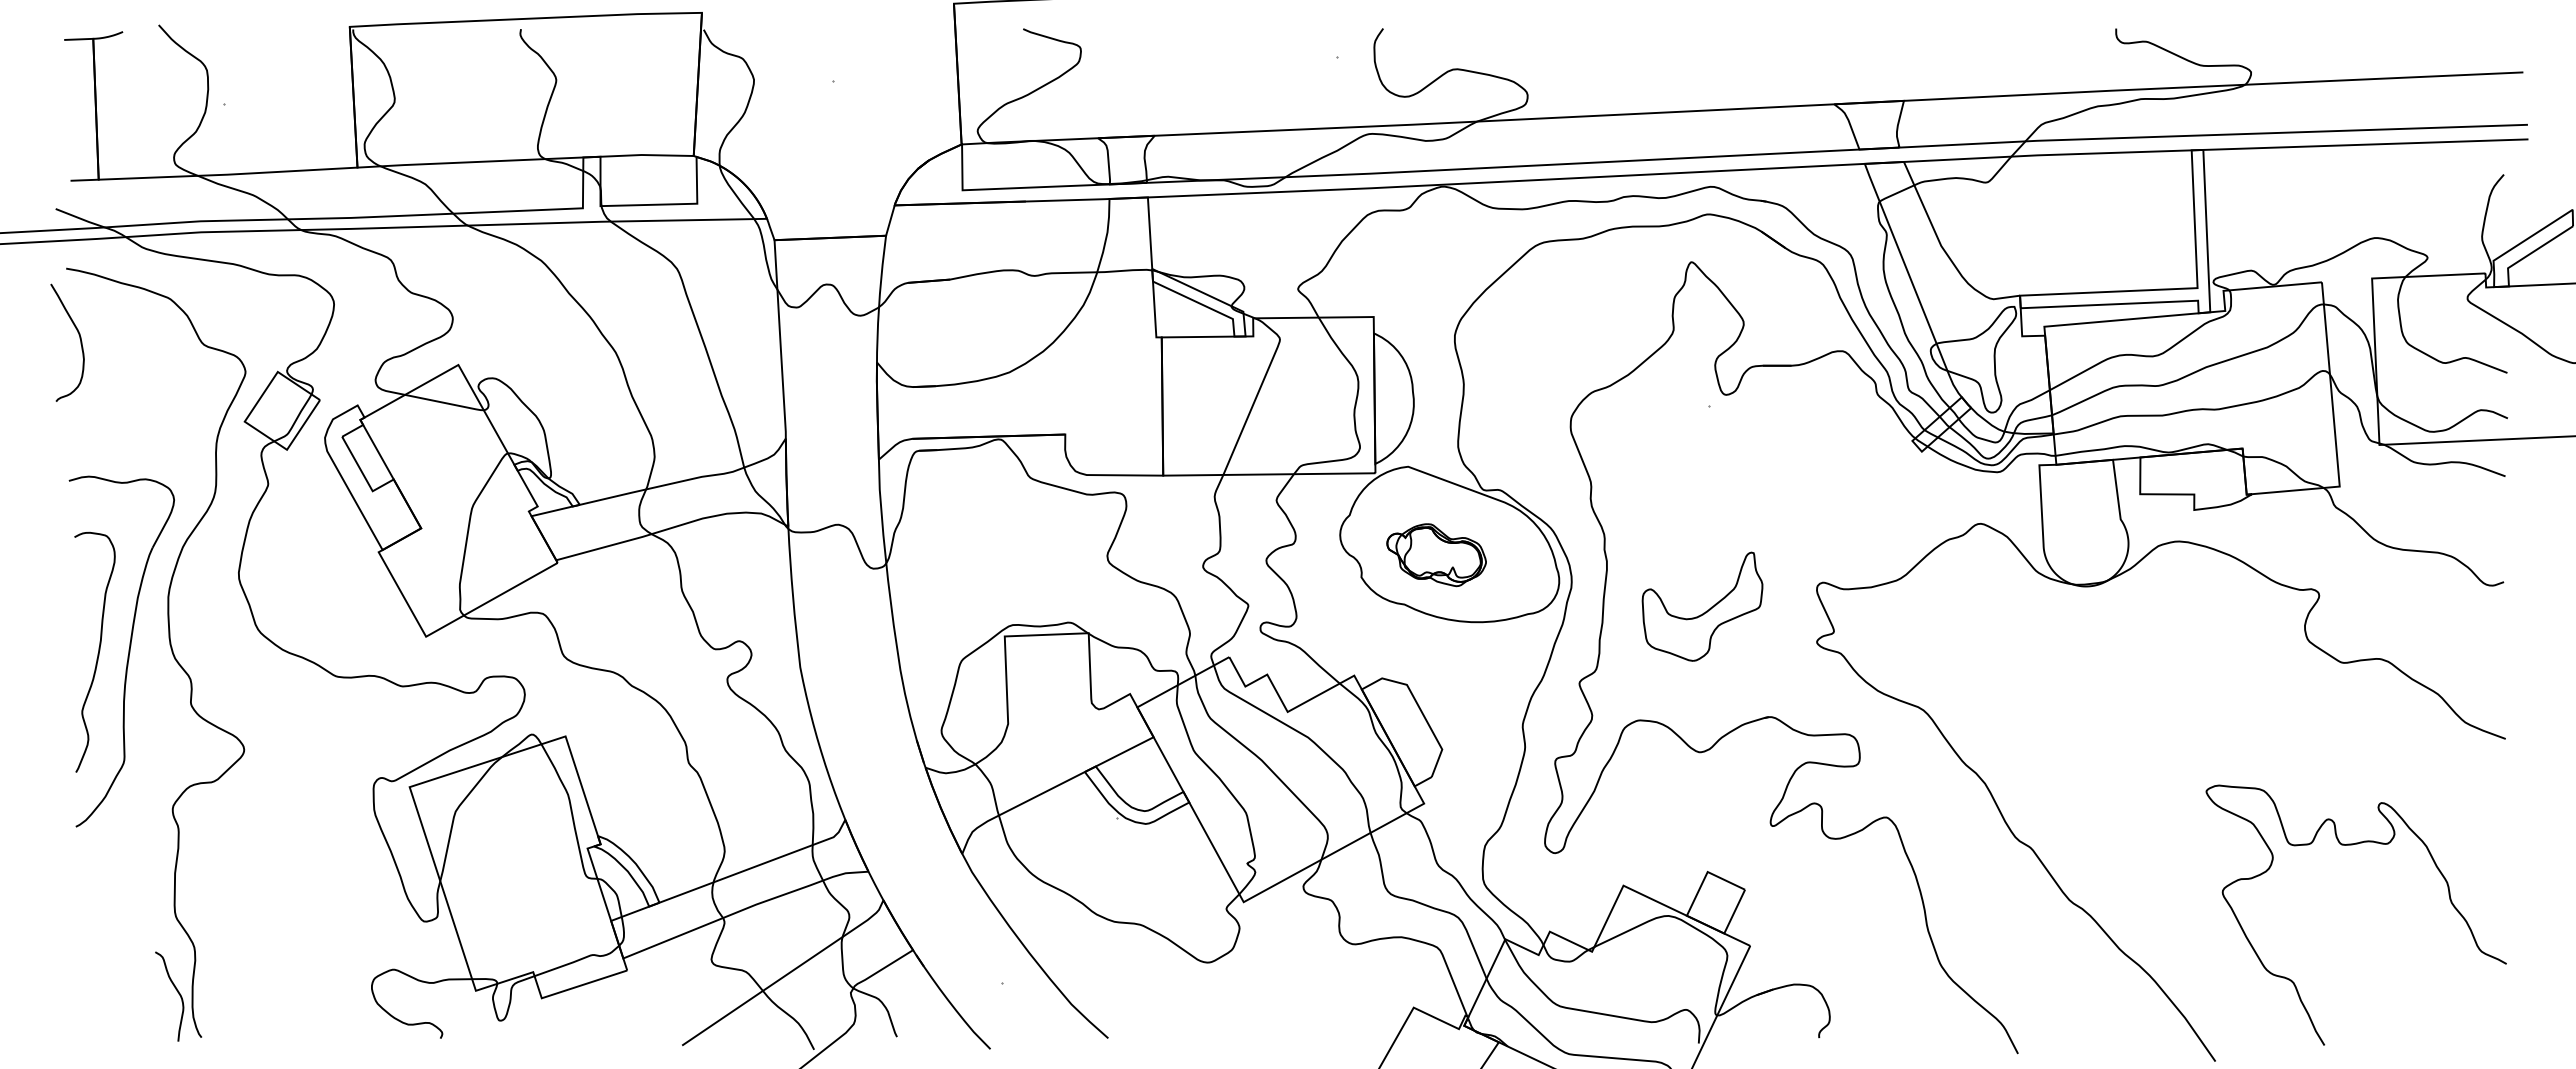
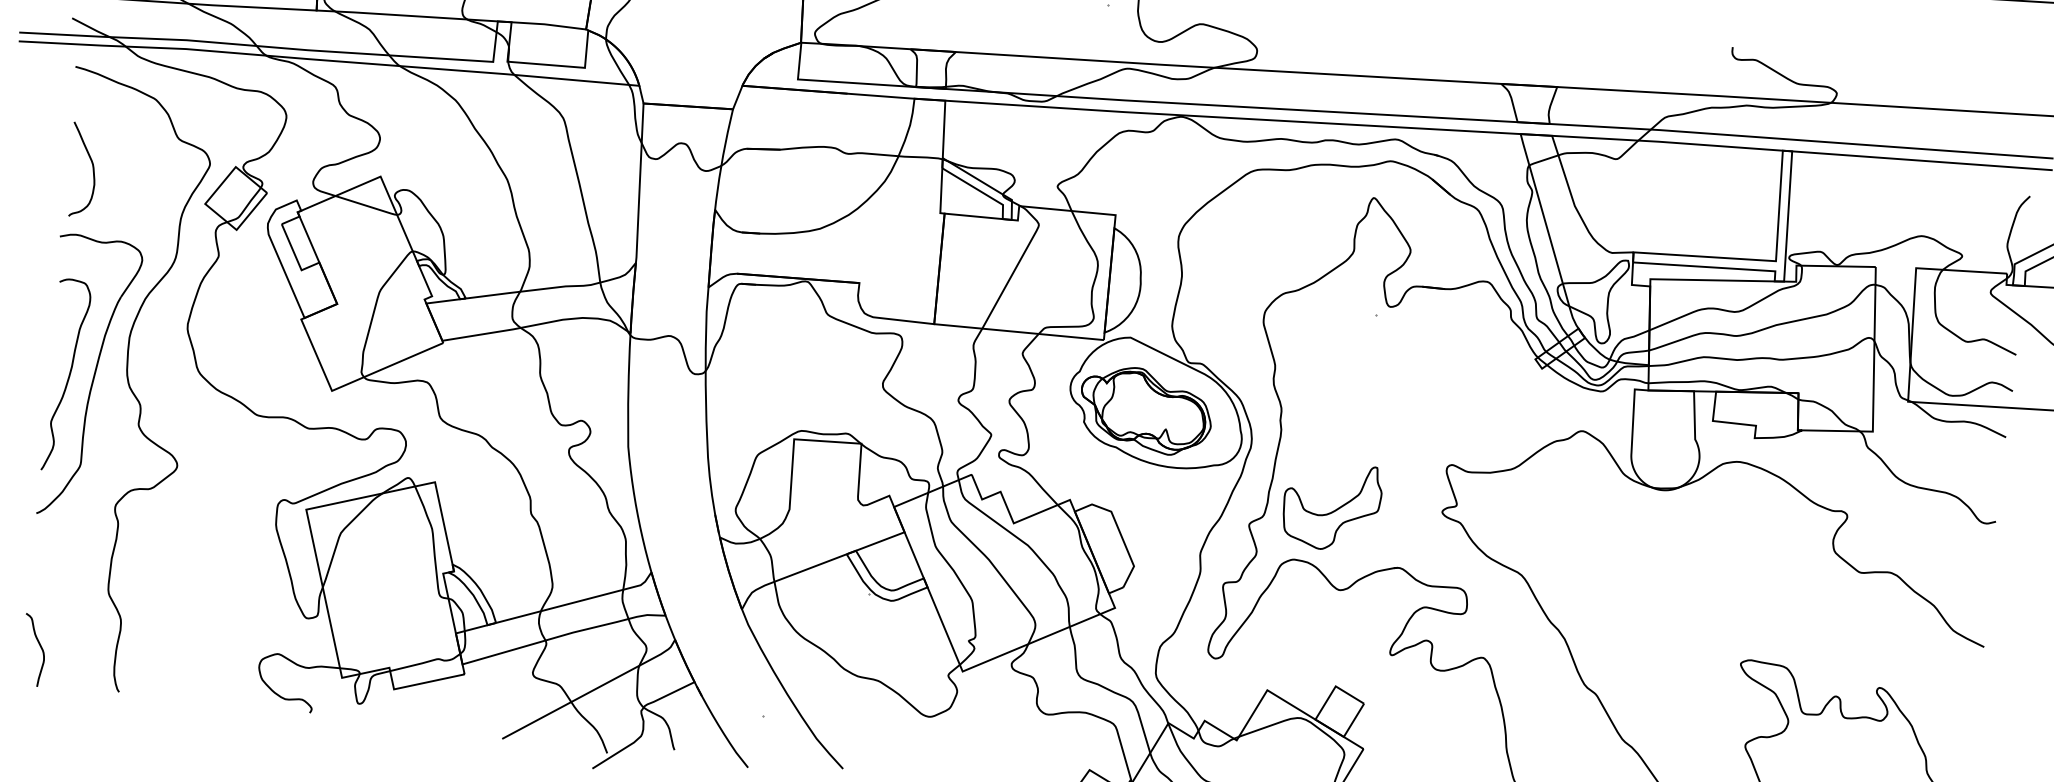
curve: (79, 338) -> (92, 167), moved
part: (1436, 554) -> (1145, 410), size x1.67
part: (1702, 606) -> (1331, 506), moved
curve: (177, 992) -> (40, 647), moved

